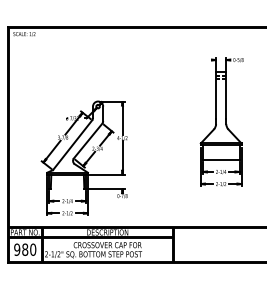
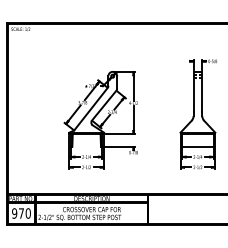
part: (220, 122) -> (197, 114), moved
part: (83, 158) -> (100, 120), moved
text: (25, 249) -> (21, 213), 980 -> 970

